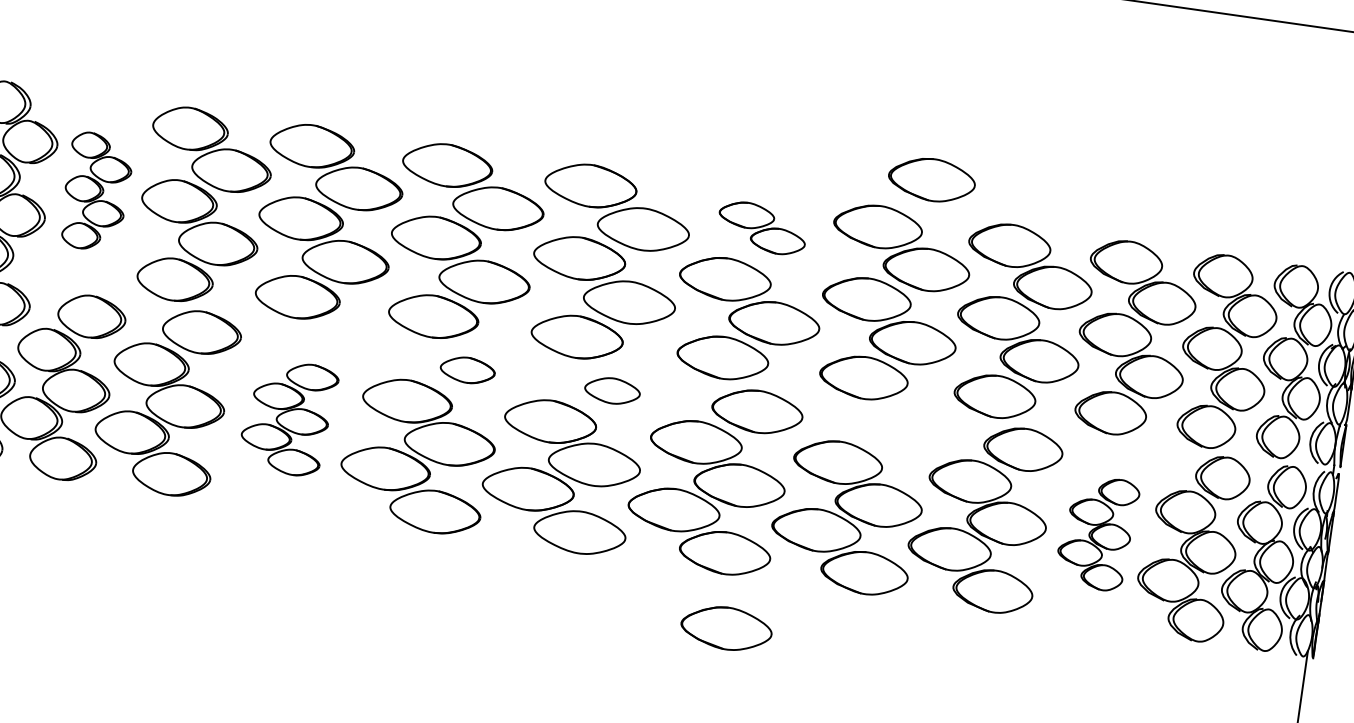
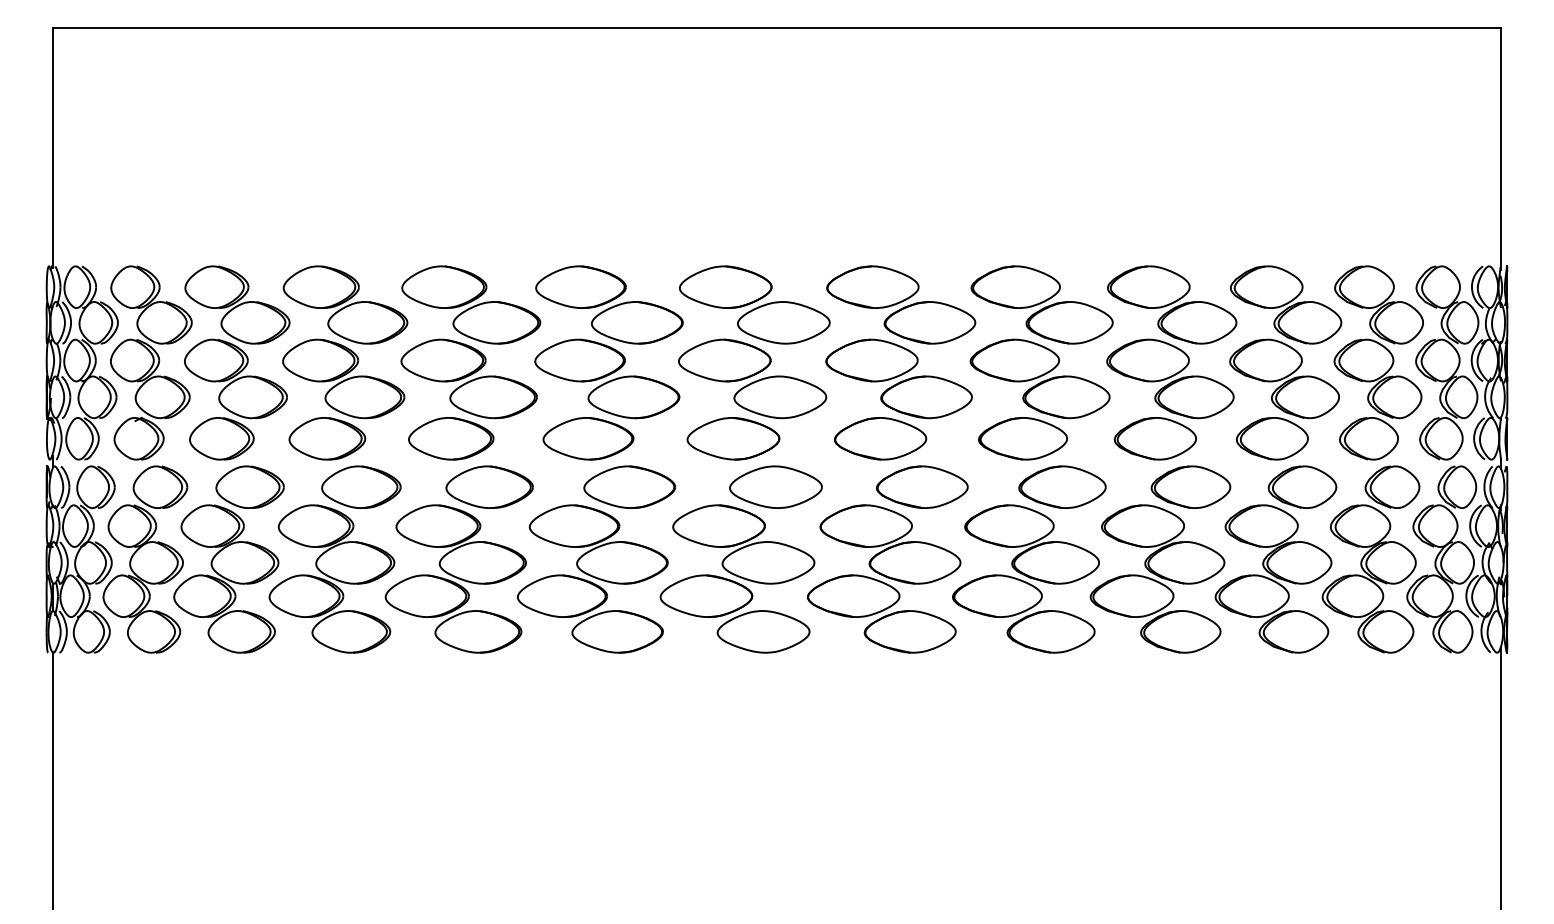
part: (932, 179) -> (1062, 486), moved
part: (97, 191) -> (237, 362), size x1.67
part: (762, 227) -> (901, 304), size x1.67
part: (467, 369) -> (629, 486), size x1.67
part: (612, 390) -> (775, 486), size x1.67
part: (288, 417) -> (458, 559), size x1.67
part: (1096, 532) -> (1275, 559), size x1.67
part: (726, 627) -> (922, 705), removed

